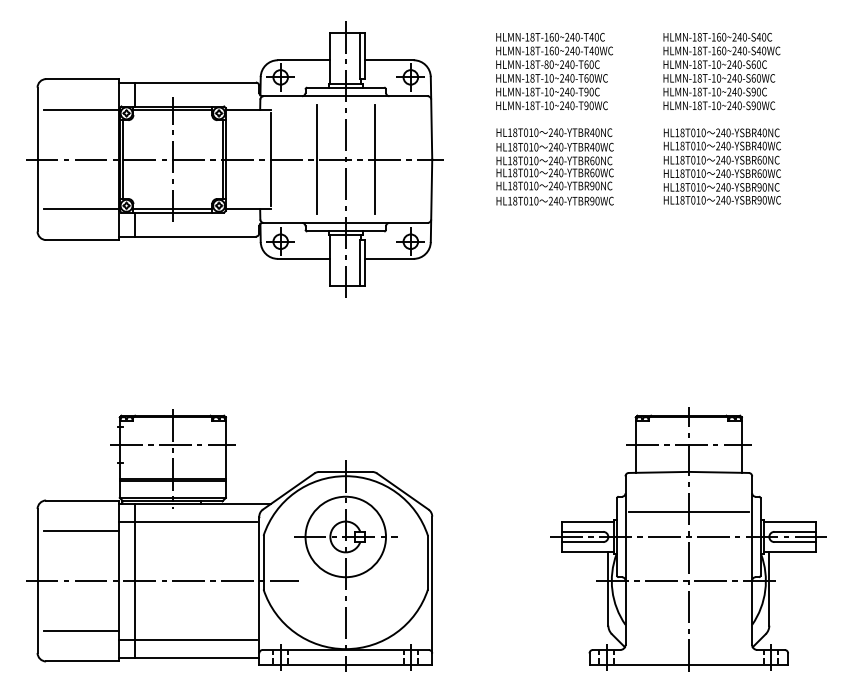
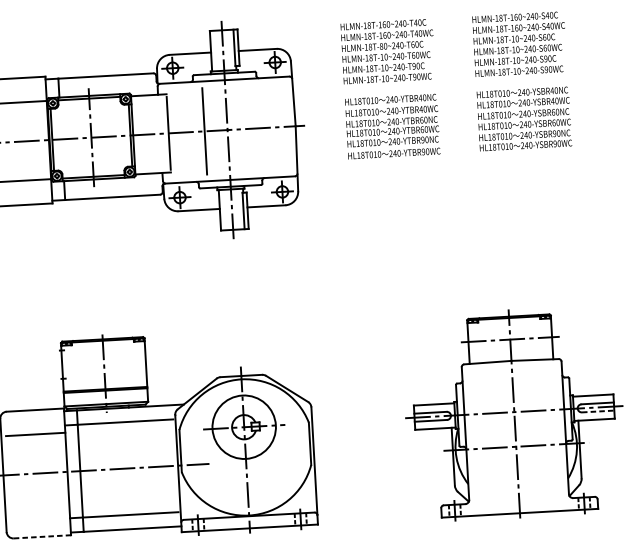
line: (374, 159) -> (250, 128), removed
line: (172, 444) -> (103, 362), removed
line: (688, 512) -> (512, 392), removed
line: (795, 542) -> (598, 411), solid -> dashed
line: (80, 630) -> (39, 512), removed
line: (83, 661) -> (43, 536), solid -> dashed

